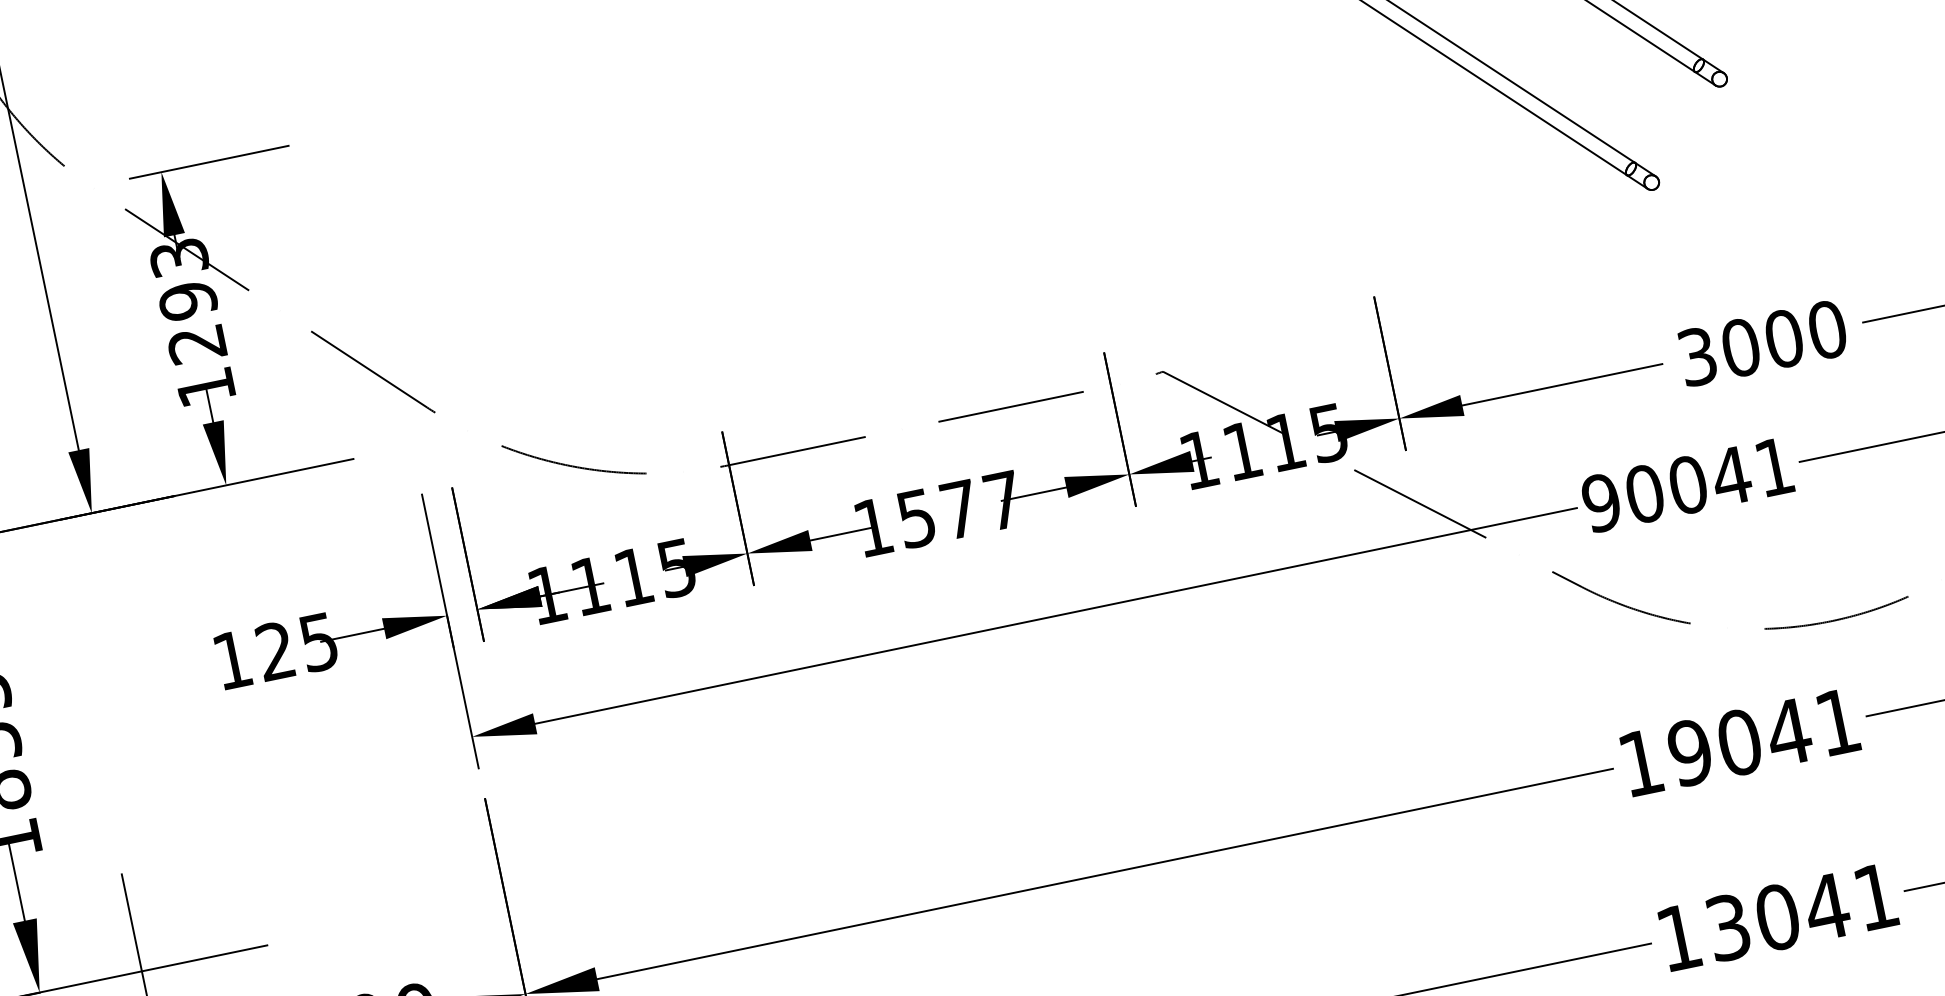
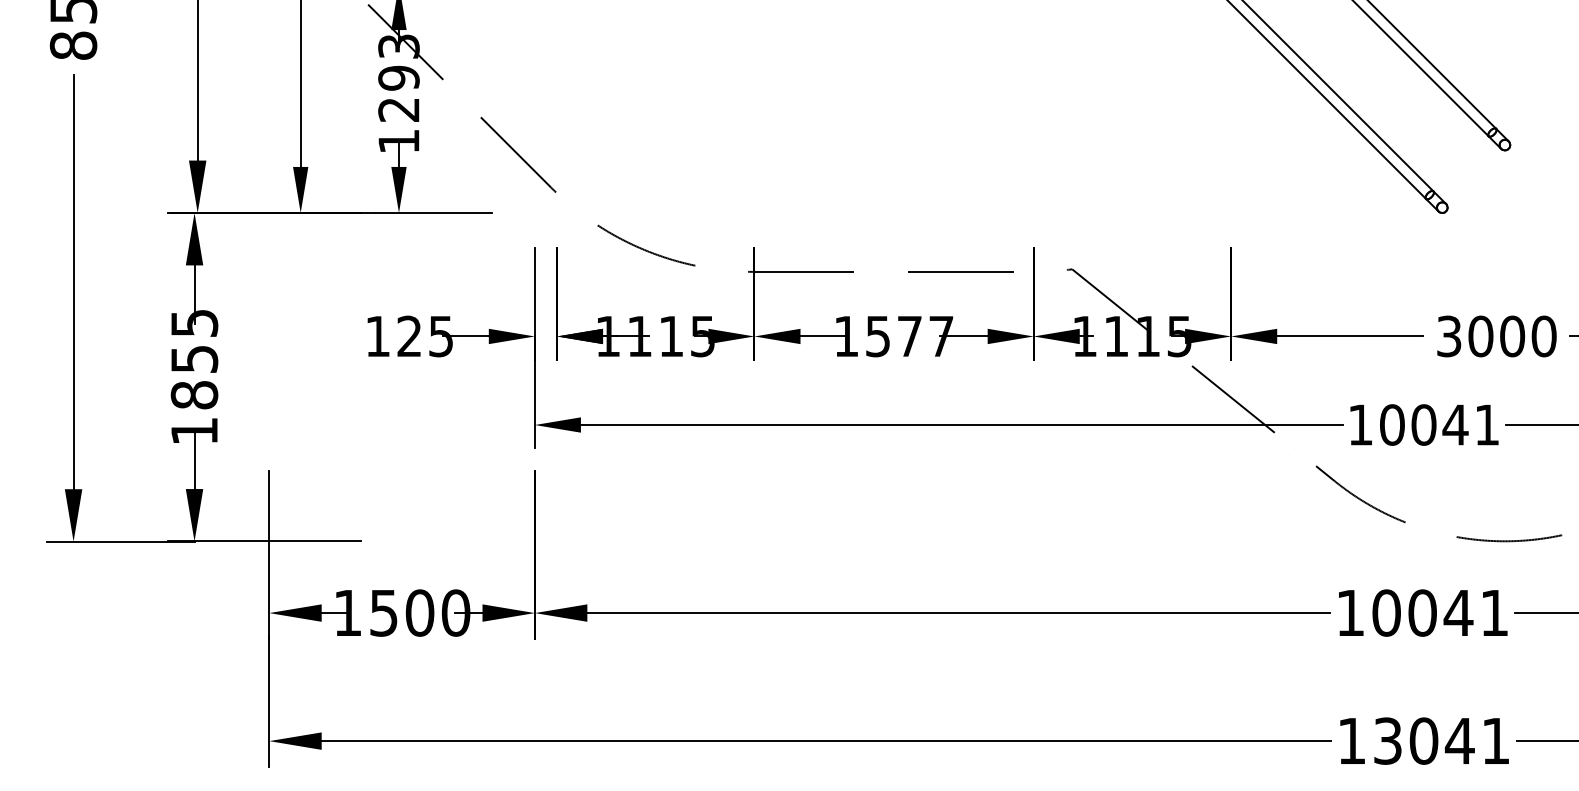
text: (1601, 502) -> (1360, 424), 90041 -> 10041
text: (1690, 752) -> (1386, 612), 19041 -> 10041

